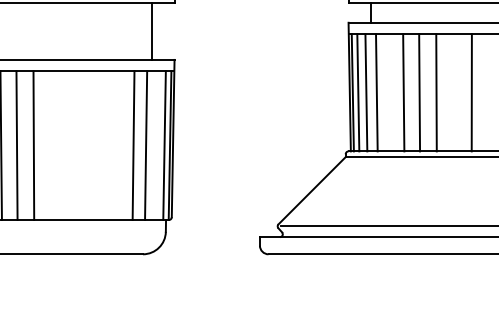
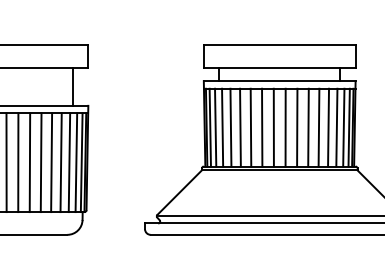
line: (388, 92) -> (230, 127), added
line: (453, 92) -> (273, 127), added
line: (489, 92) -> (297, 127), added
line: (51, 145) -> (6, 162), added
line: (69, 145) -> (18, 162), added
line: (85, 145) -> (29, 162), added
line: (102, 145) -> (40, 162), added
line: (119, 145) -> (51, 162), added
line: (156, 145) -> (76, 162), added

